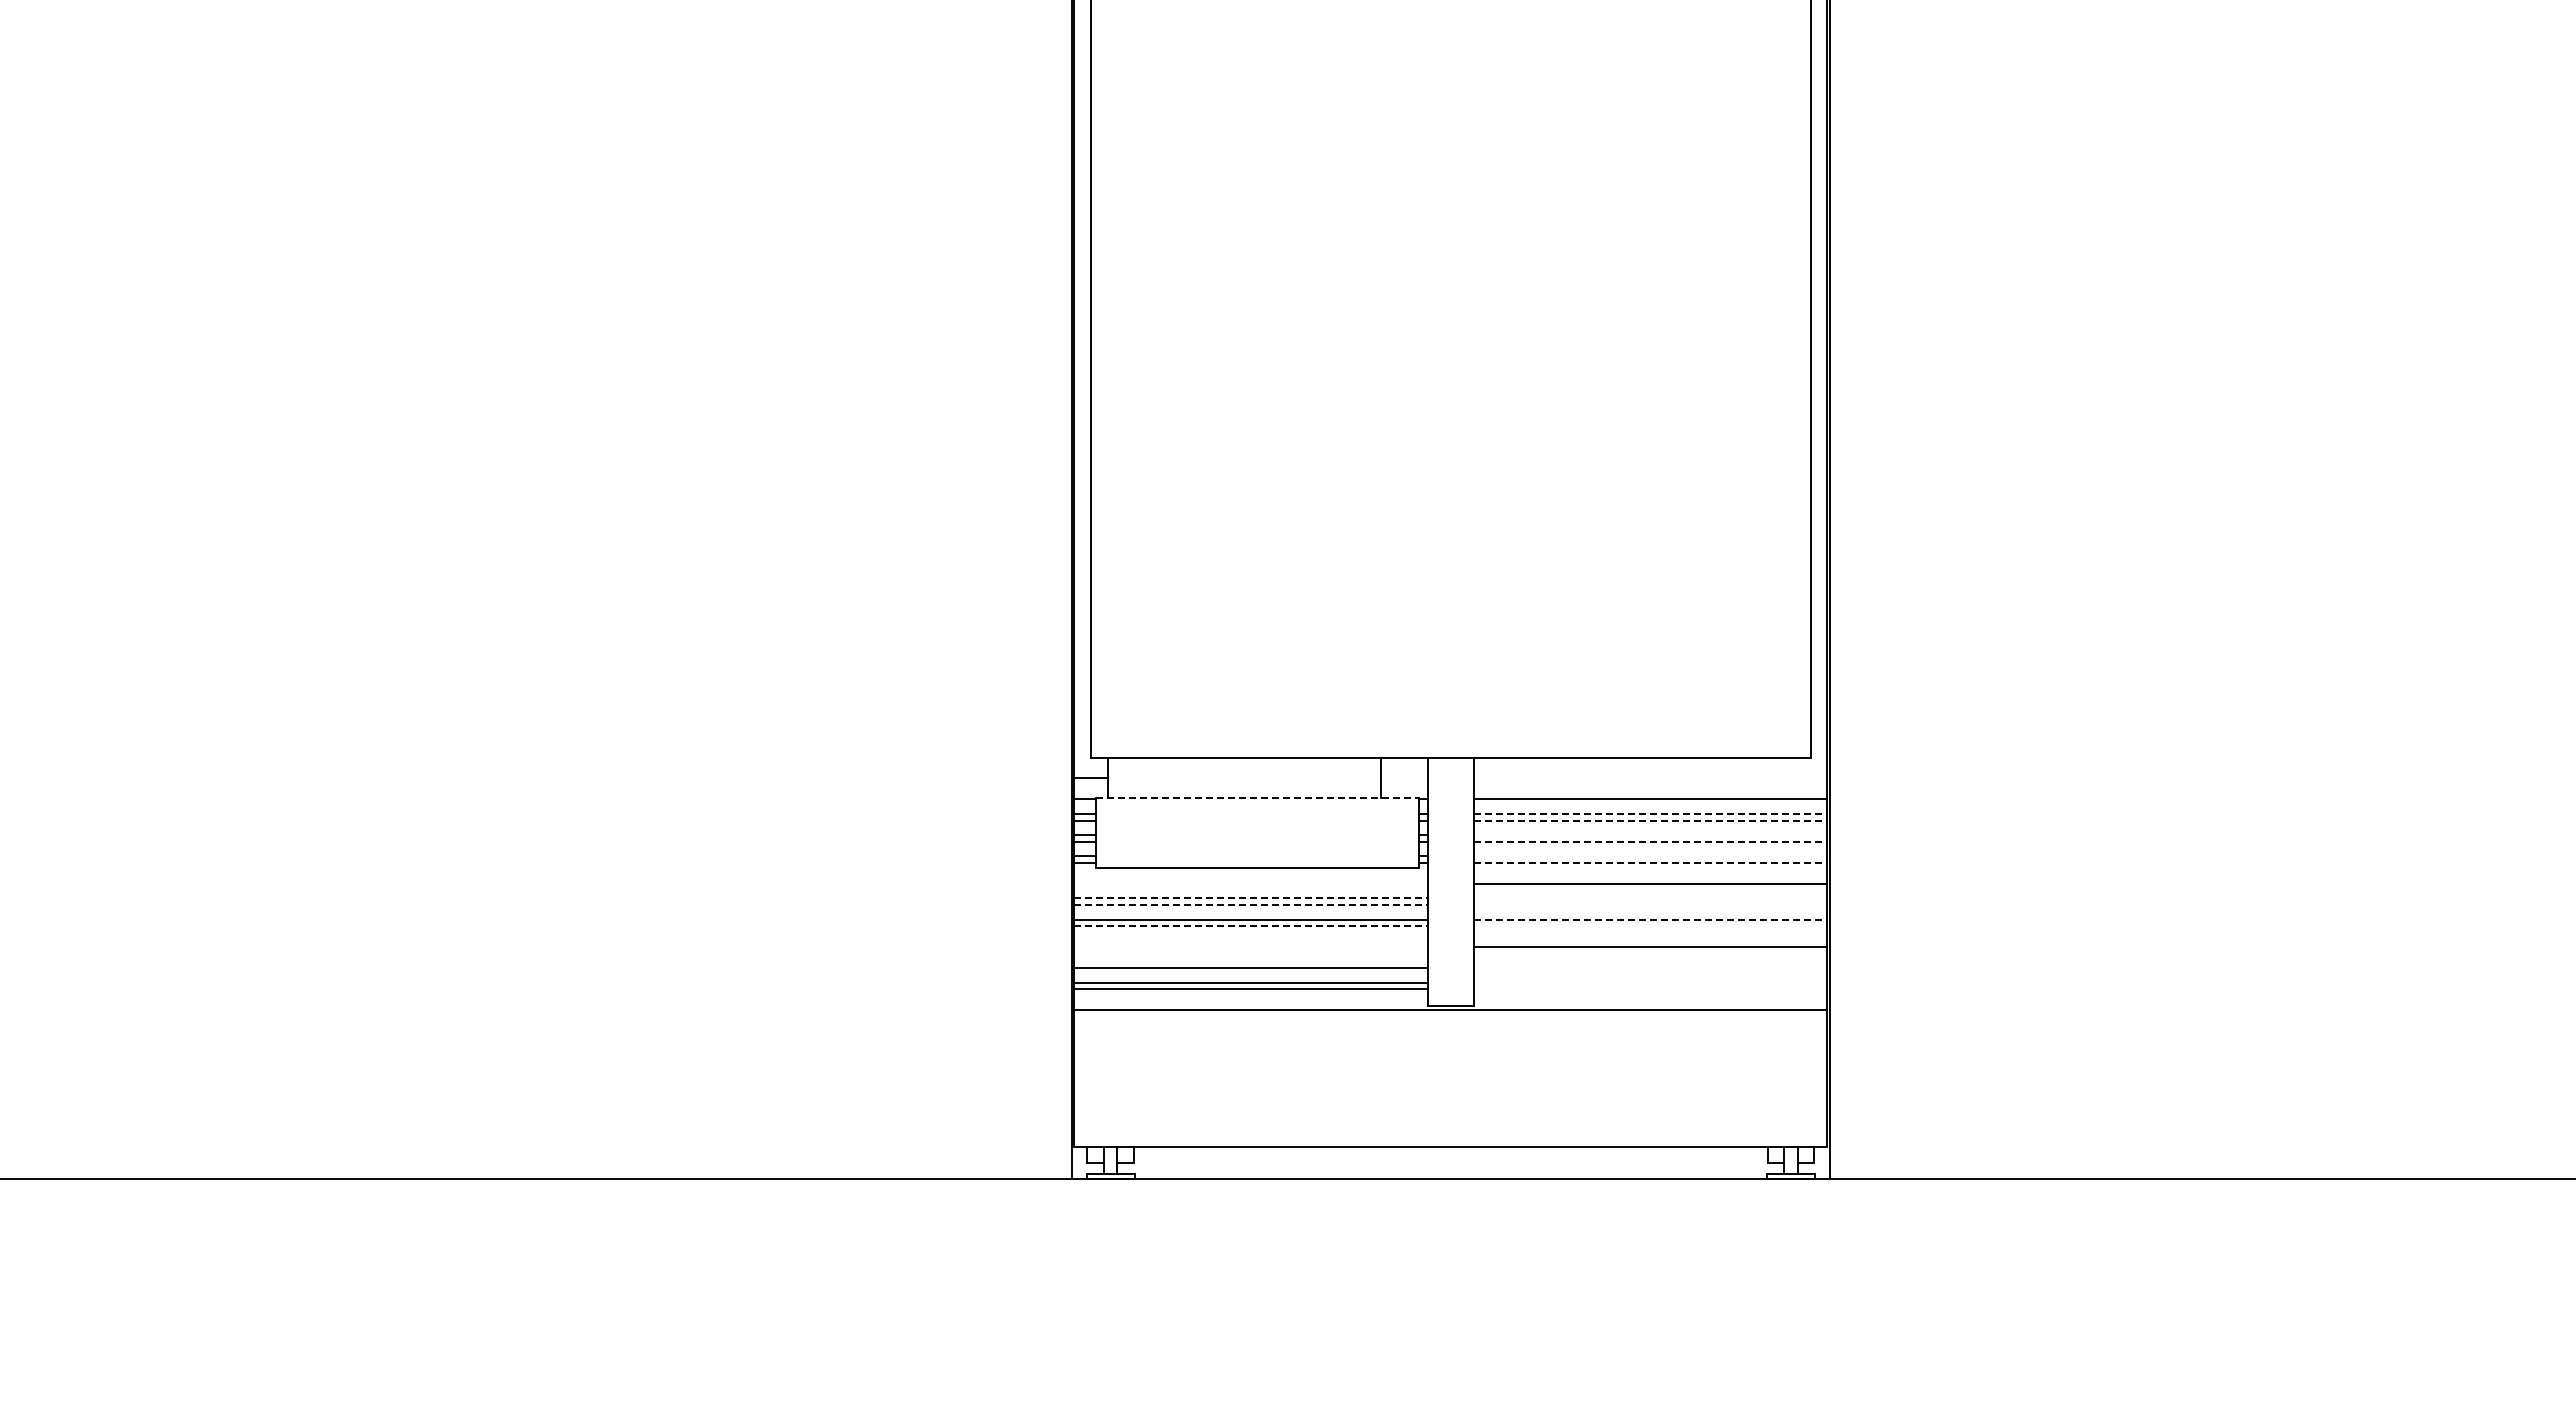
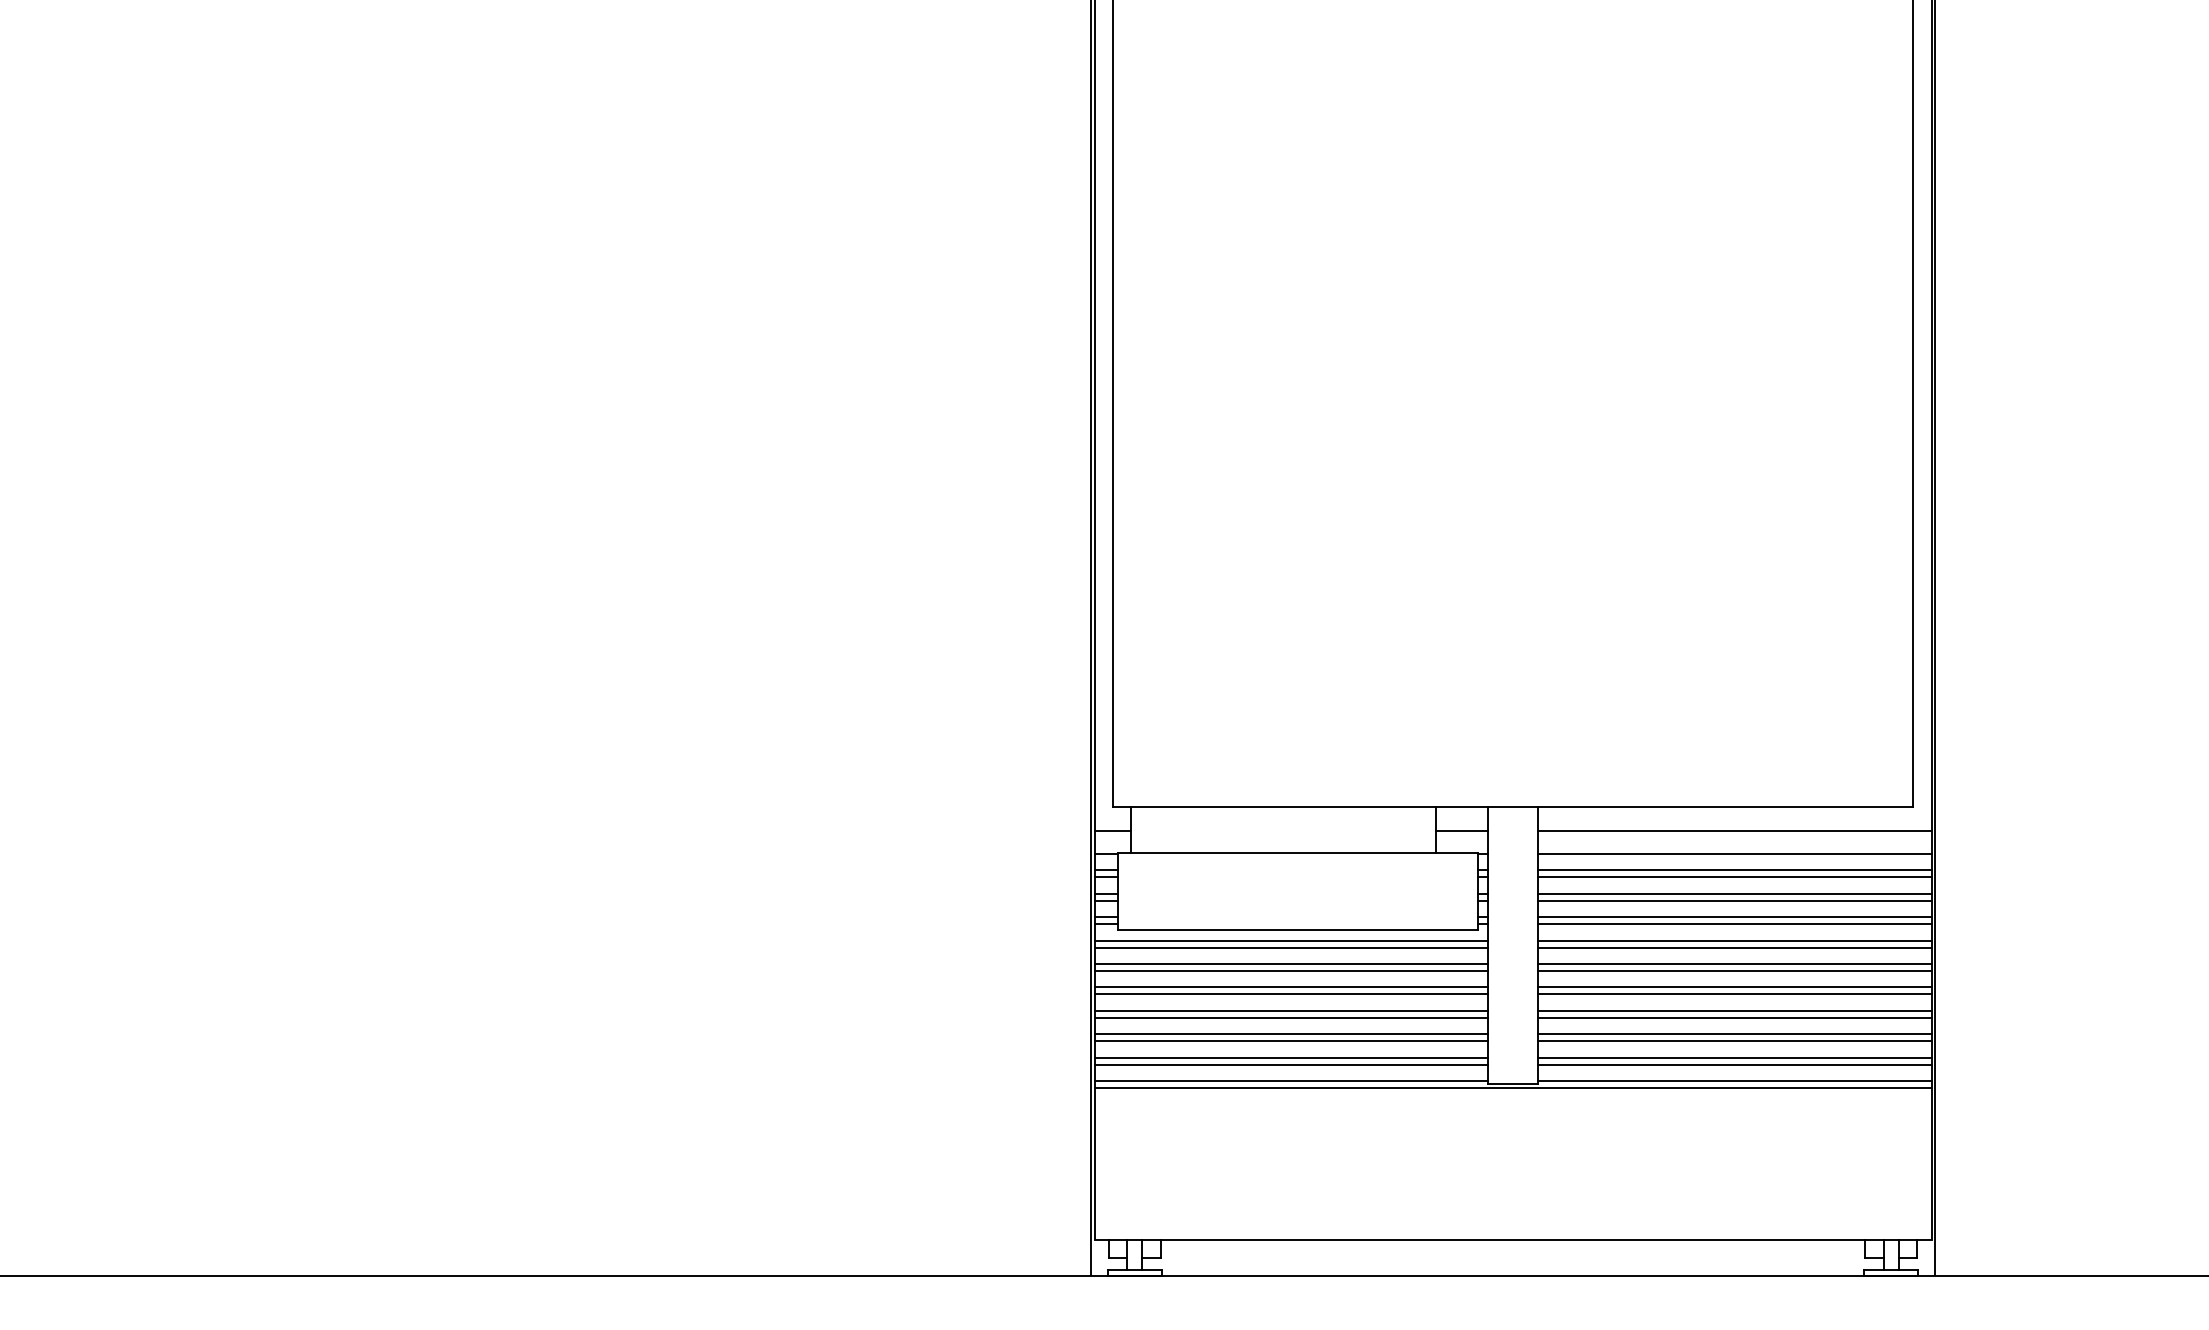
line: (1404, 778) -> (1461, 830), added
line: (1650, 778) -> (1735, 830), added
line: (1257, 798) -> (1298, 852), dashed -> solid
line: (1650, 814) -> (1735, 870), dashed -> solid
line: (1650, 820) -> (1735, 877), dashed -> solid
line: (1650, 835) -> (1735, 894), added
line: (1650, 841) -> (1735, 900), dashed -> solid
line: (1650, 856) -> (1735, 917), added
line: (1650, 862) -> (1735, 924), dashed -> solid
line: (1250, 877) -> (1290, 940), added
line: (1650, 877) -> (1735, 940), added
line: (1250, 883) -> (1290, 947), added
line: (1251, 898) -> (1291, 964), dashed -> solid
line: (1650, 898) -> (1735, 964), added
line: (1251, 904) -> (1291, 970), dashed -> solid
line: (1650, 904) -> (1735, 970), added
line: (1650, 919) -> (1735, 987), dashed -> solid
line: (1251, 925) -> (1291, 994), dashed -> solid
line: (1650, 925) -> (1735, 994), added
line: (1250, 940) -> (1290, 1010), added
line: (1650, 940) -> (1735, 1010), added
line: (1250, 946) -> (1290, 1017), added
line: (1250, 961) -> (1290, 1034), added
line: (1650, 961) -> (1735, 1034), added
line: (1650, 968) -> (1735, 1041), added
line: (1650, 982) -> (1735, 1057), added
line: (1650, 989) -> (1735, 1065), added
line: (1250, 1003) -> (1290, 1080), added
line: (1650, 1003) -> (1735, 1080), added

